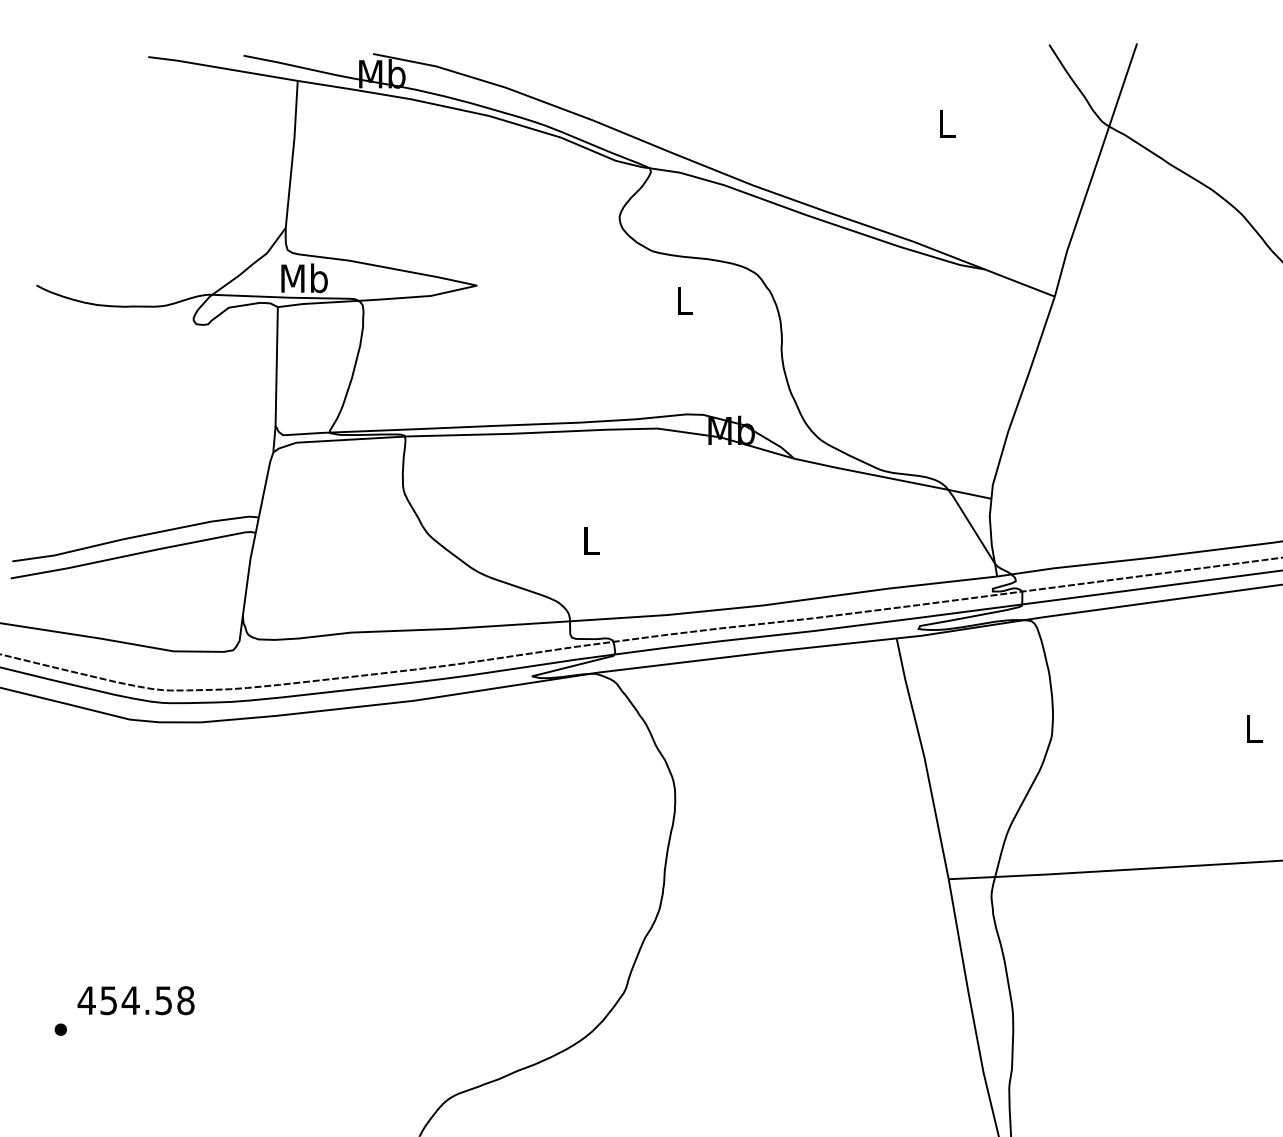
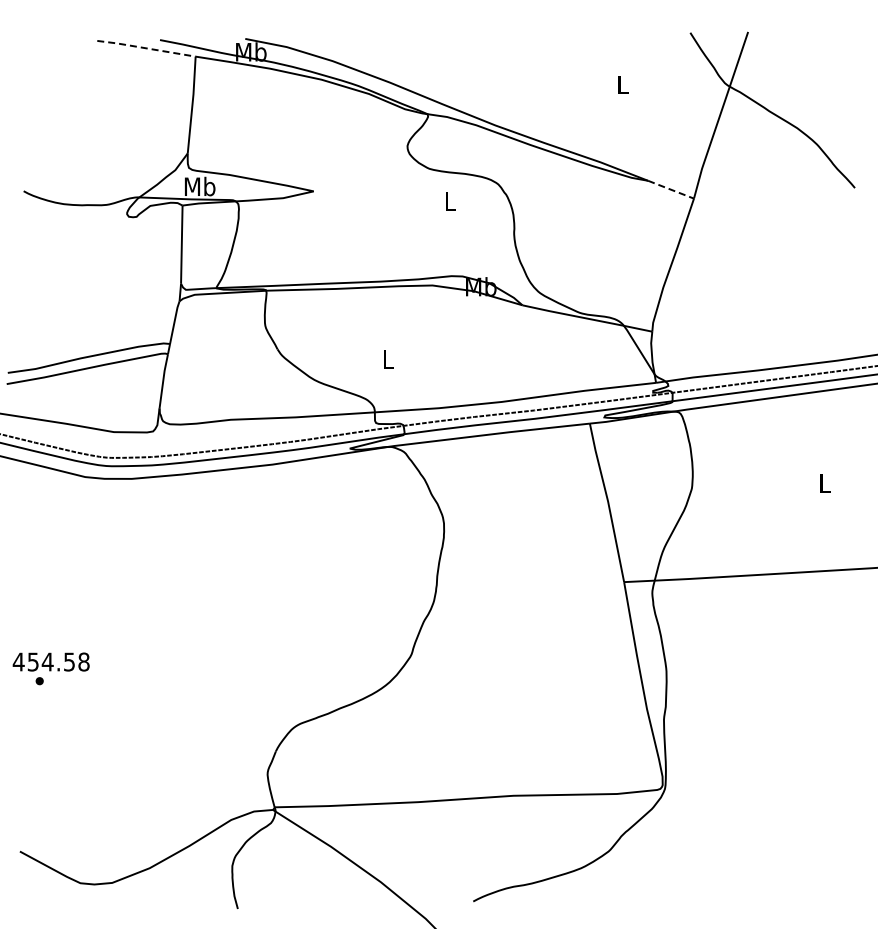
line: (221, 68) -> (145, 48), solid -> dashed
line: (1020, 282) -> (671, 189), solid -> dashed
text: (134, 999) -> (50, 661), moved

